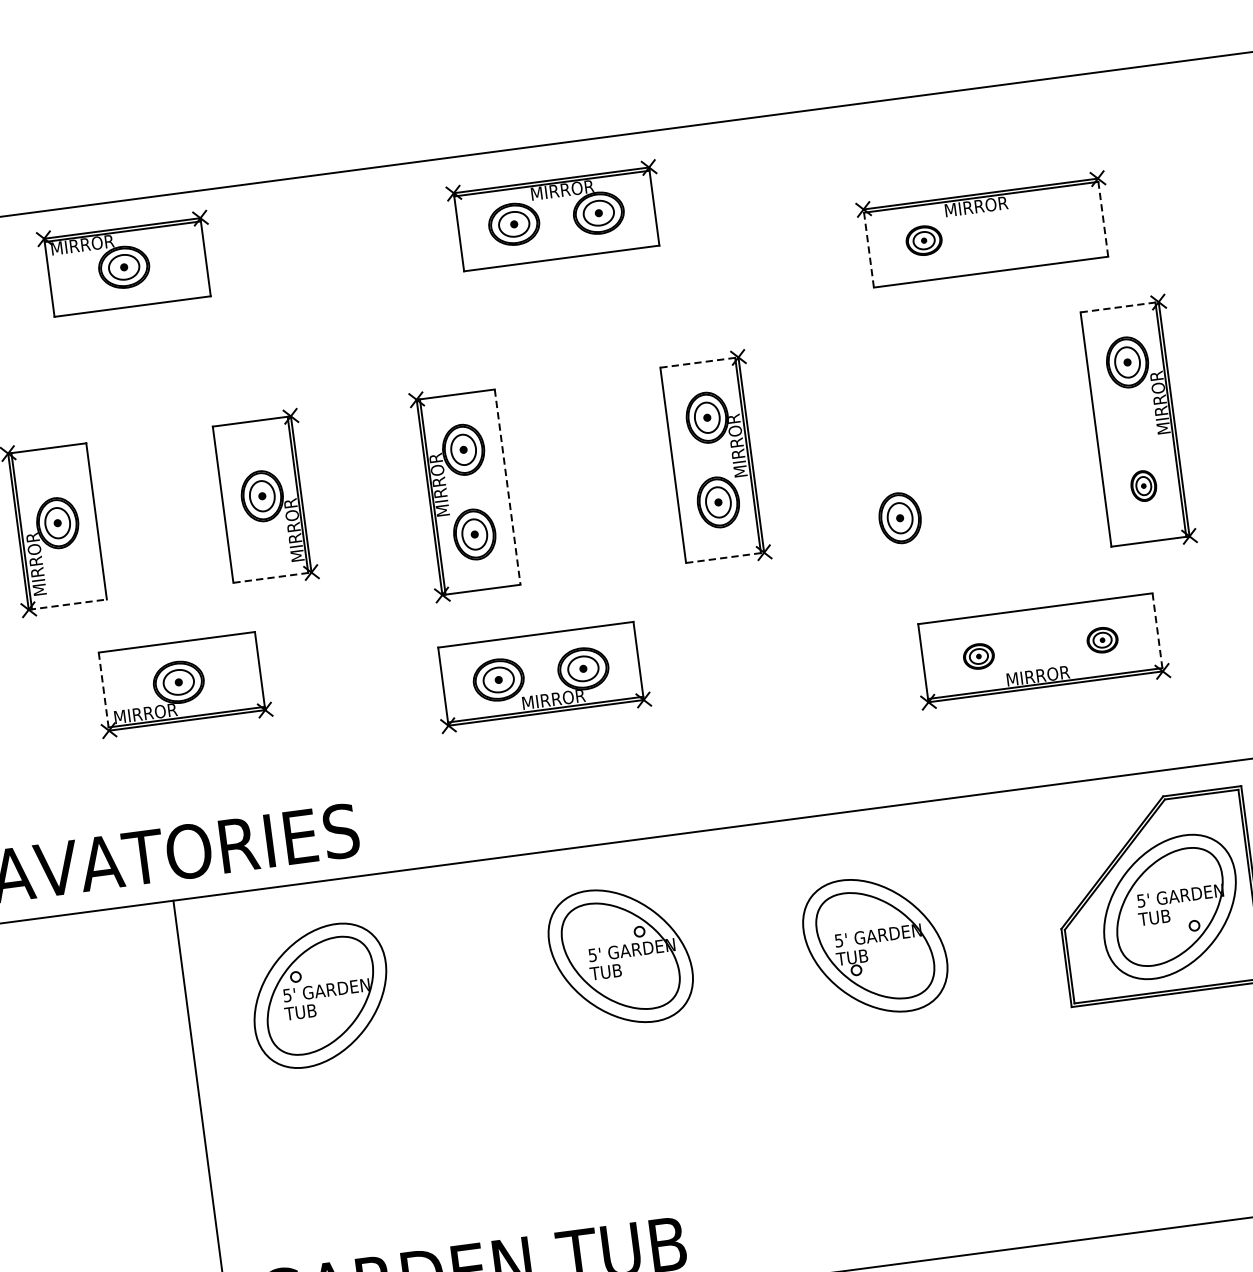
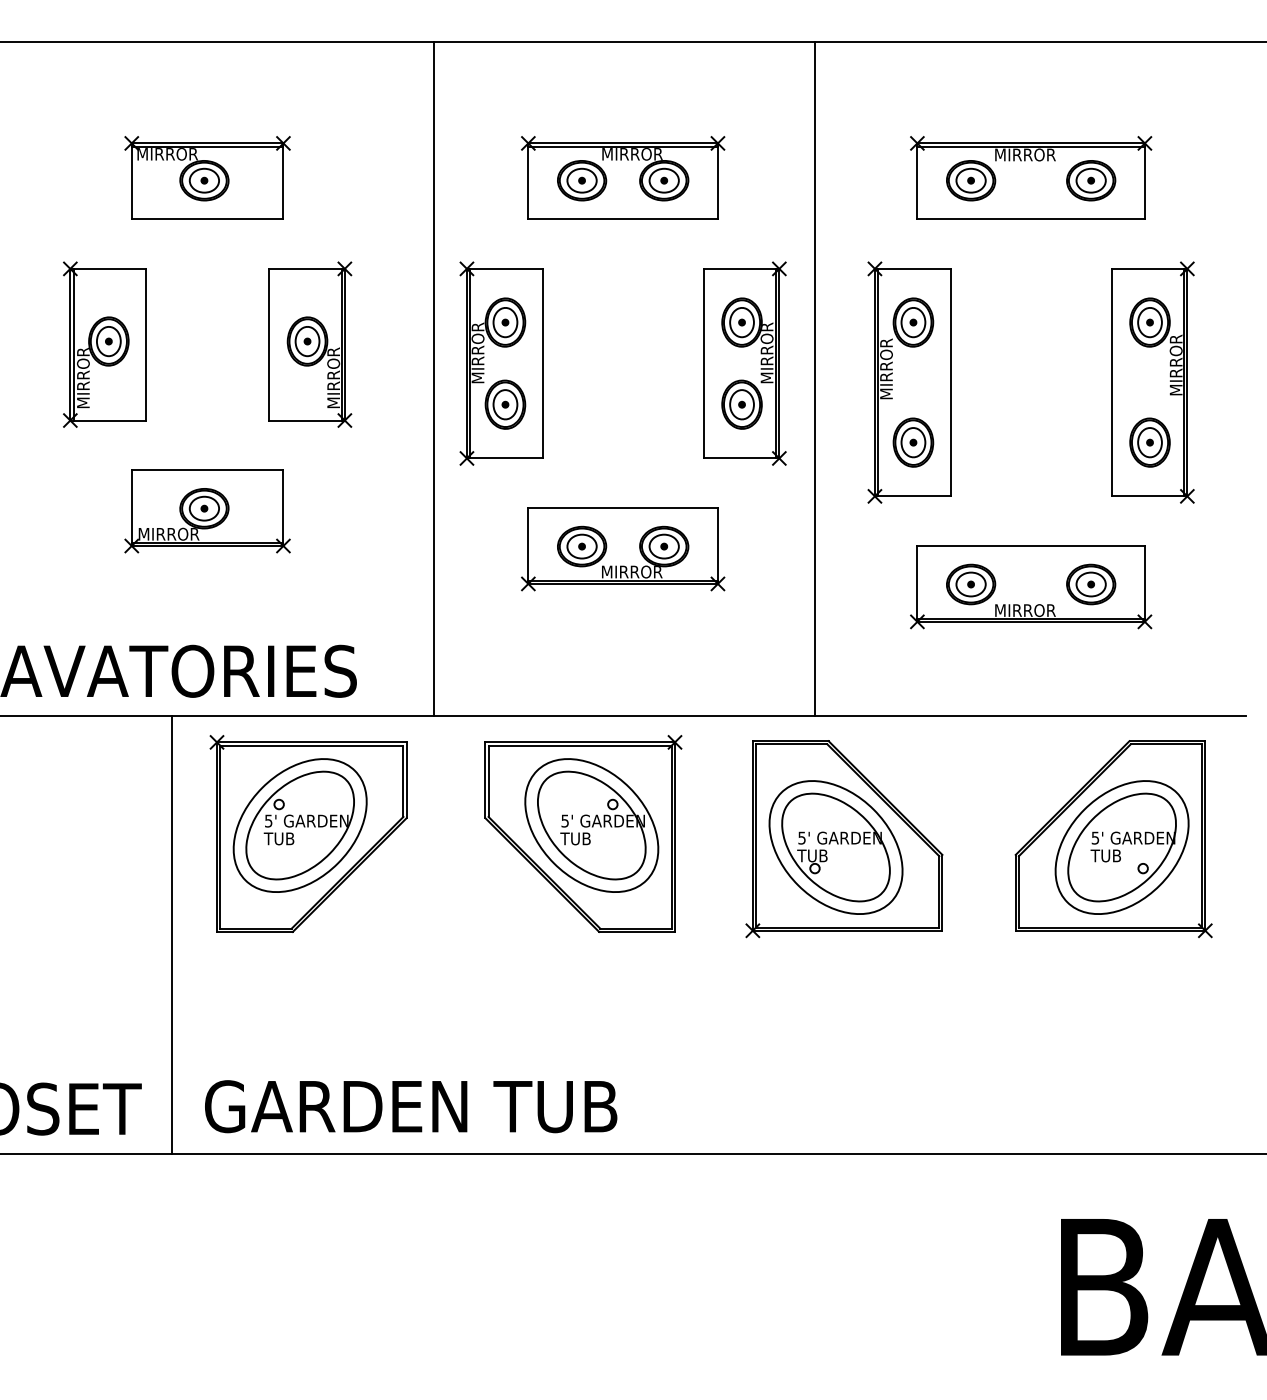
part: (556, 215) -> (623, 177), moved
line: (1102, 217) -> (1144, 181), dashed -> solid
part: (1047, 224) -> (1091, 180), added
part: (924, 240) -> (971, 180), size x1.43
line: (868, 248) -> (917, 181), dashed -> solid
part: (126, 263) -> (207, 177), moved
line: (1119, 306) -> (1149, 268), dashed -> solid
line: (699, 362) -> (741, 268), dashed -> solid
part: (887, 456) -> (909, 382), added
line: (789, 465) -> (814, 378), added
part: (1143, 486) -> (1149, 442), size x1.67
line: (507, 487) -> (542, 363), dashed -> solid
line: (397, 517) -> (433, 378), added
line: (725, 557) -> (741, 458), dashed -> solid
line: (271, 577) -> (306, 420), dashed -> solid
line: (68, 604) -> (108, 420), dashed -> solid
line: (1157, 631) -> (1144, 583), dashed -> solid
part: (1102, 640) -> (1091, 584), size x1.67
part: (979, 656) -> (971, 584), size x1.67
part: (541, 677) -> (623, 549), moved
line: (103, 692) -> (131, 508), dashed -> solid
part: (882, 936) -> (844, 839), added
part: (613, 965) -> (583, 833), added
part: (330, 1002) -> (308, 833), added

